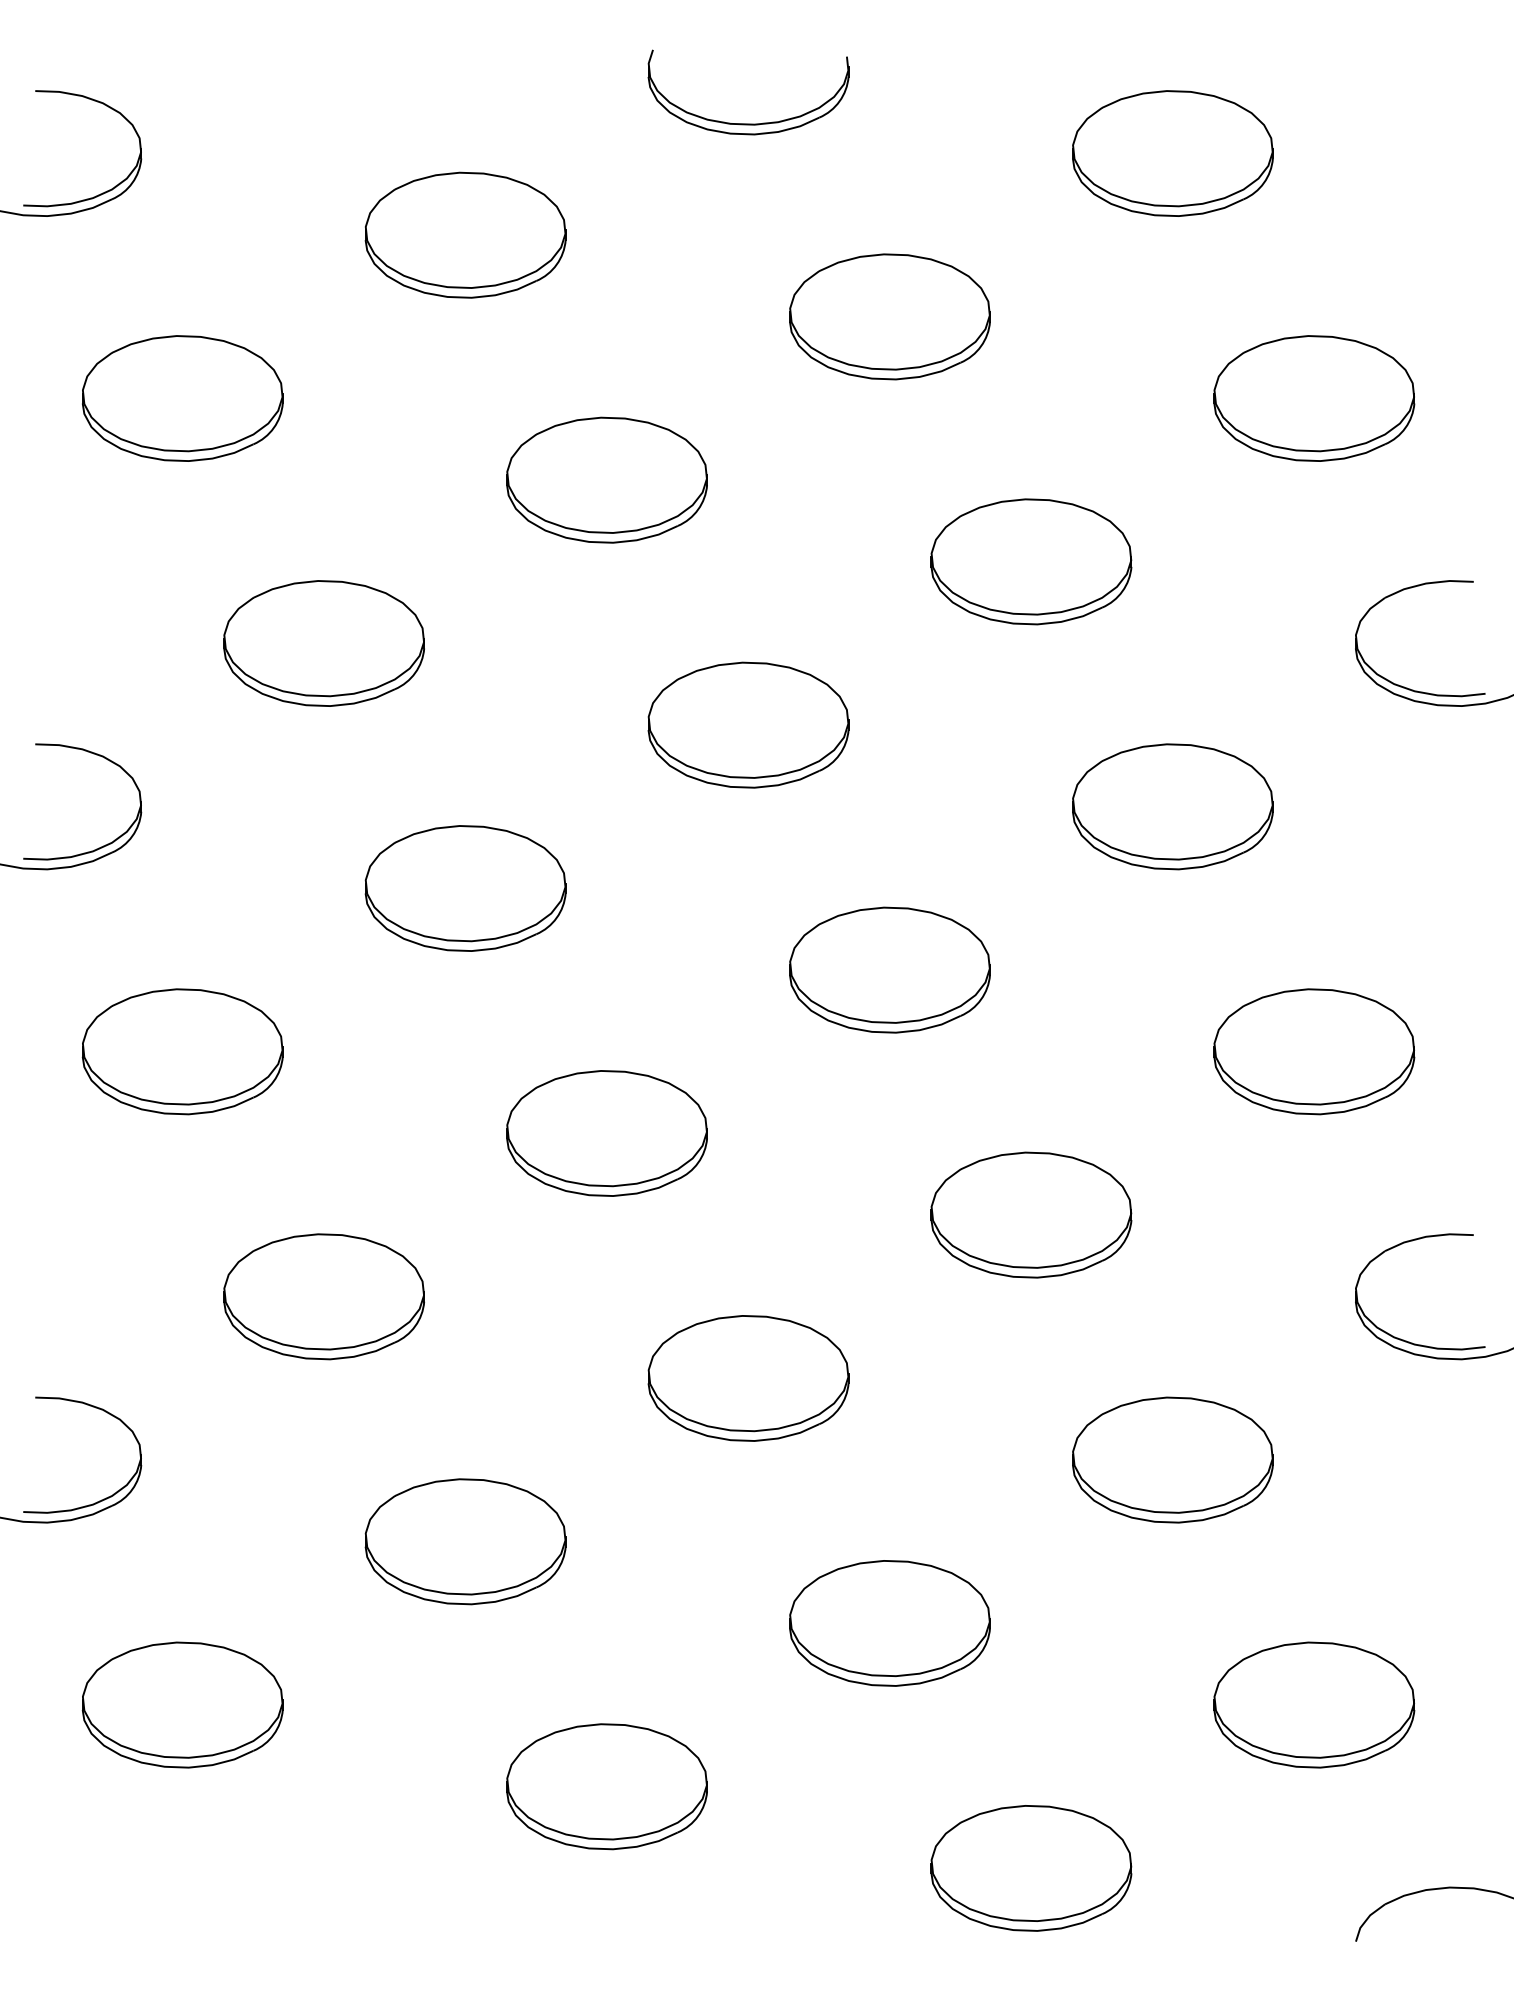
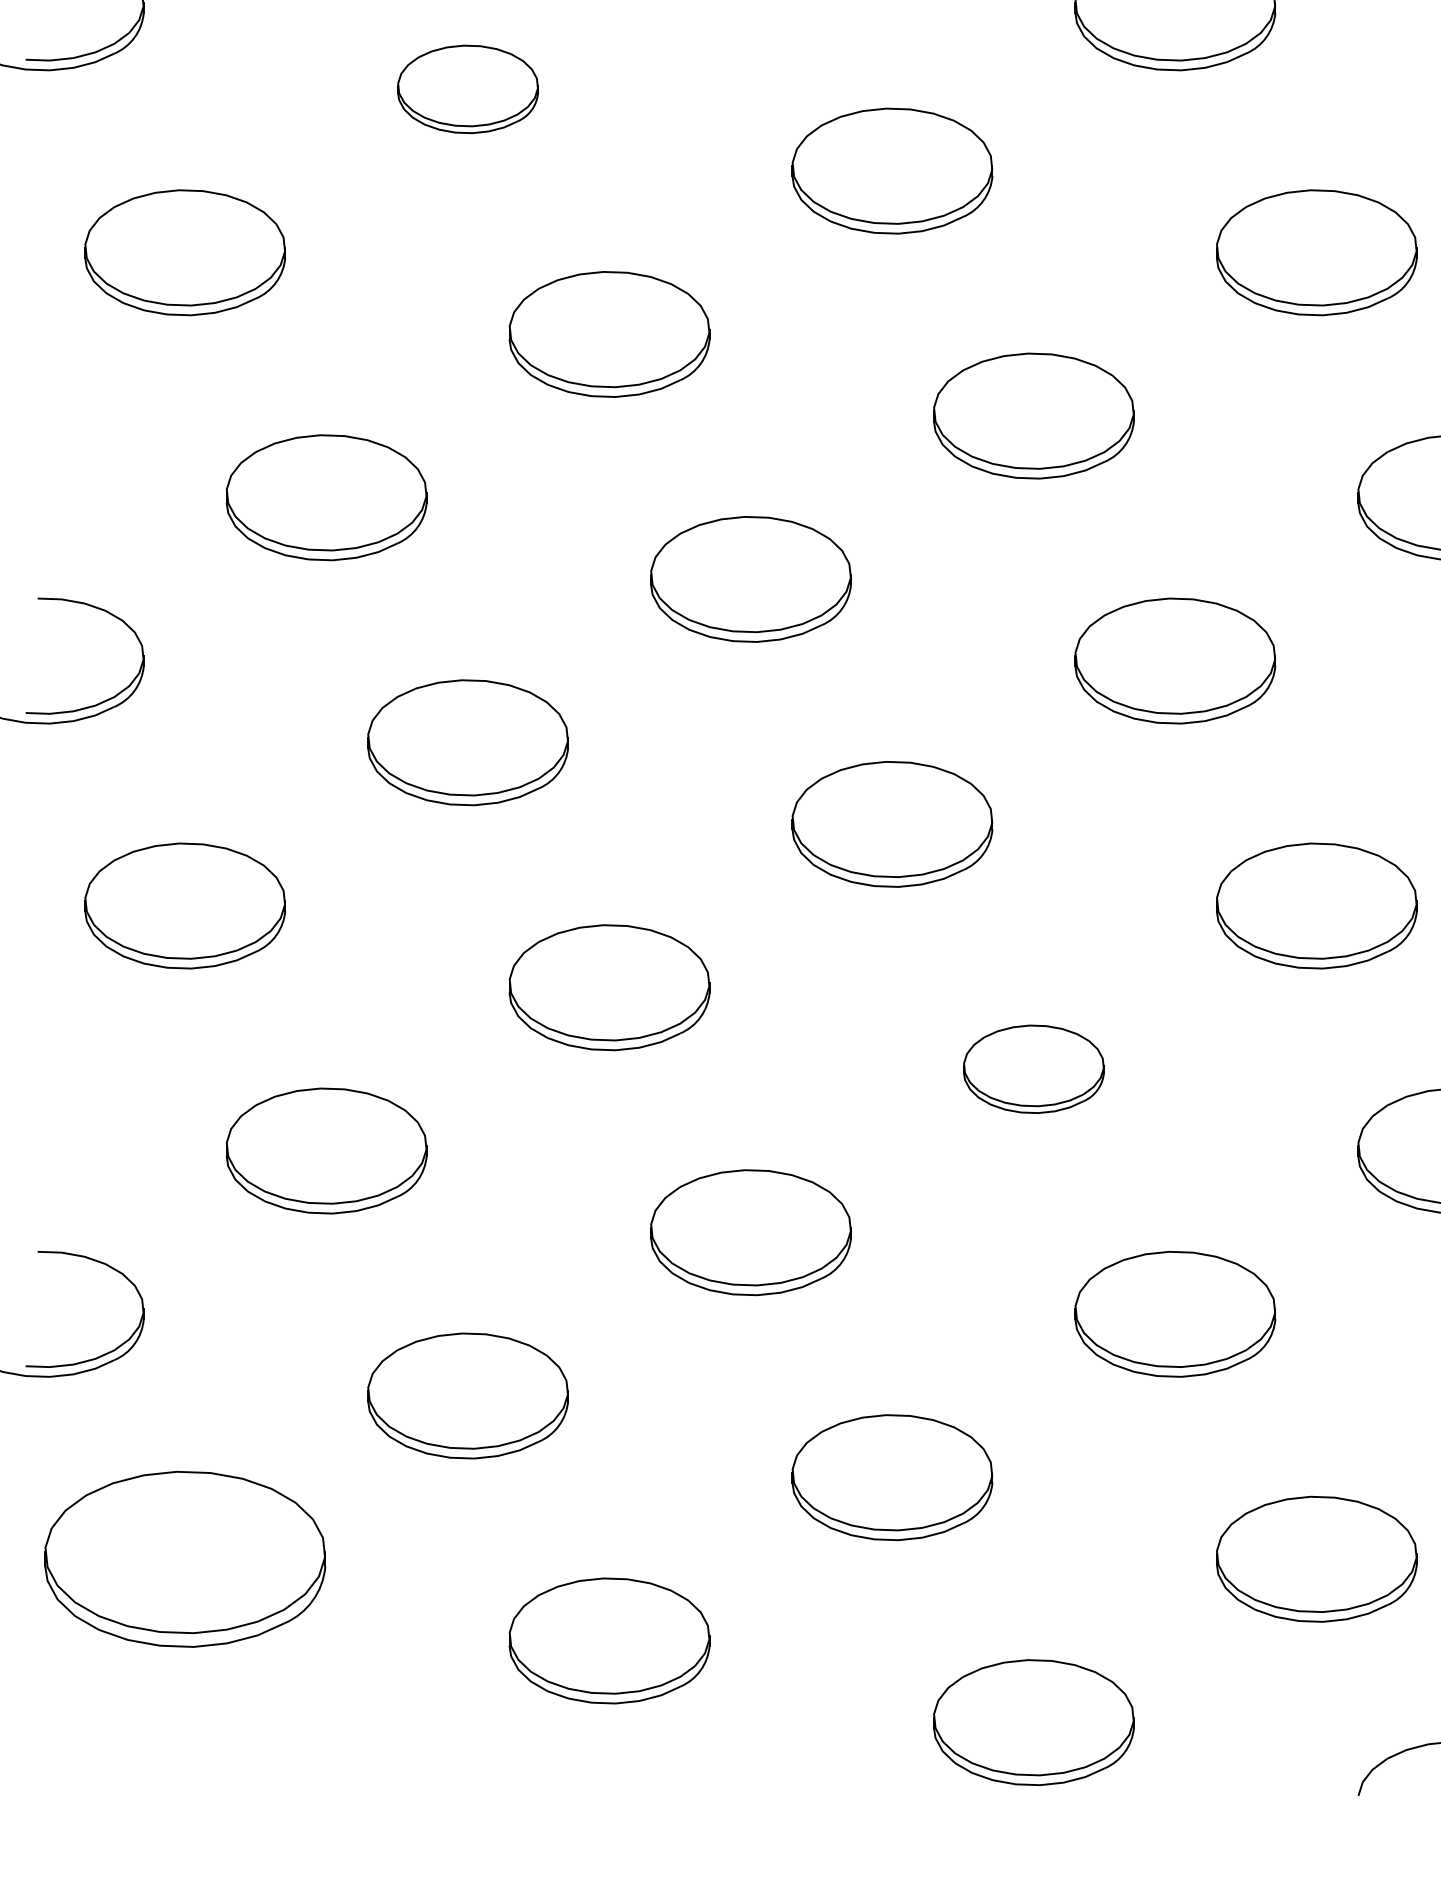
part: (465, 234) -> (467, 88), size x0.7
part: (1031, 1214) -> (1033, 1068), size x0.7
part: (182, 1704) -> (184, 1558), size x1.4

